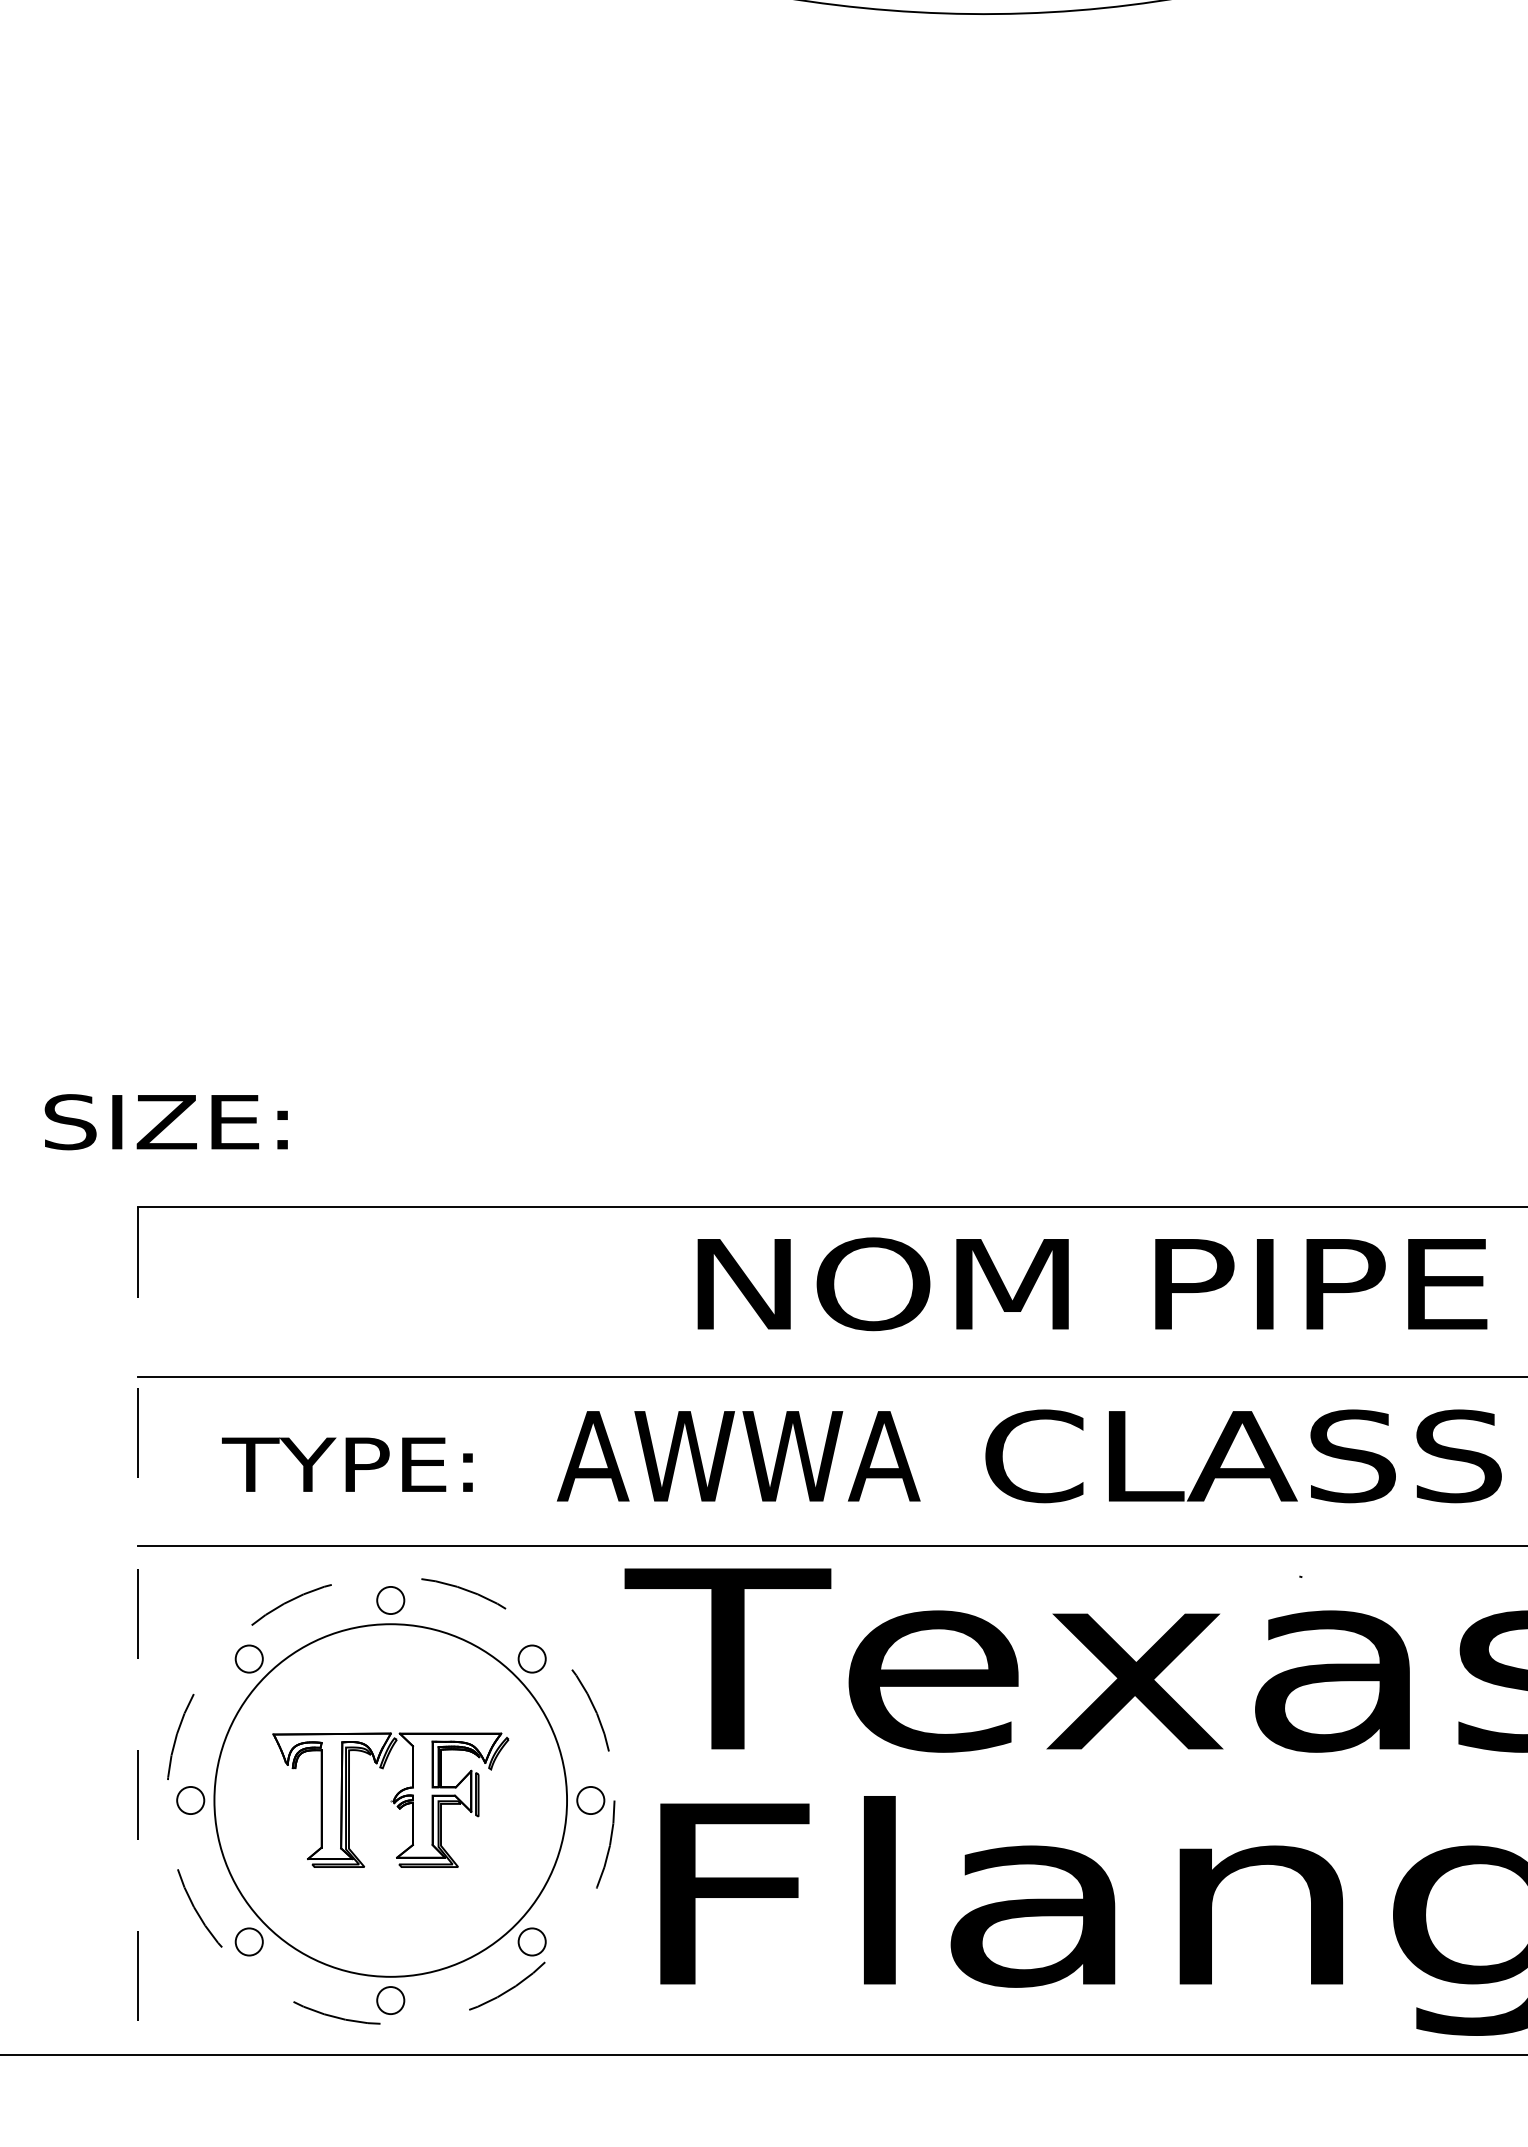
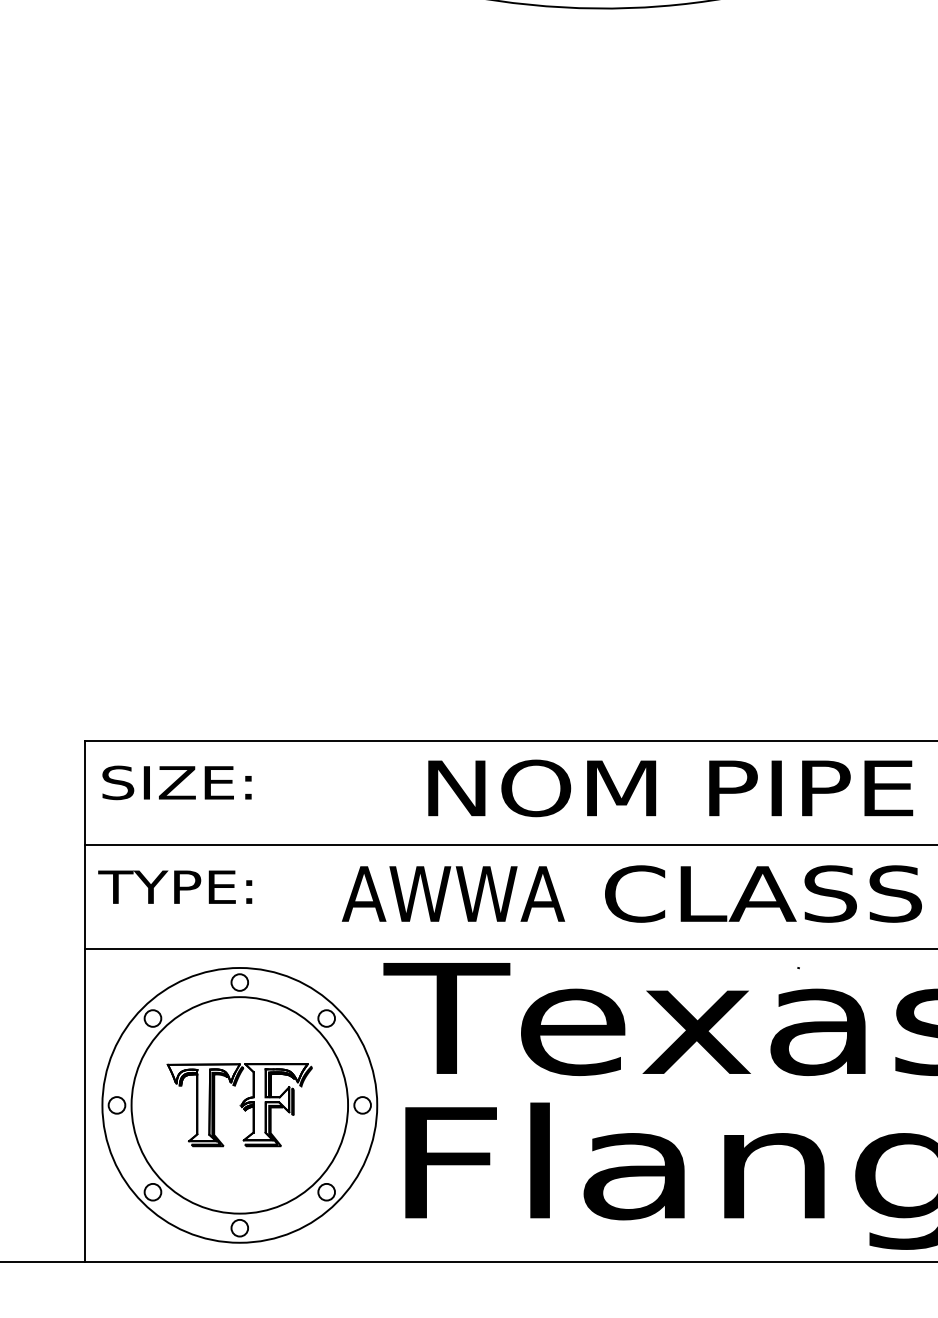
text: (165, 1121) -> (176, 782), moved
text: (347, 1463) -> (175, 886), moved
line: (137, 1631) -> (84, 1001), dashed -> solid
circle: (390, 1799) -> (239, 1104), dashed -> solid

